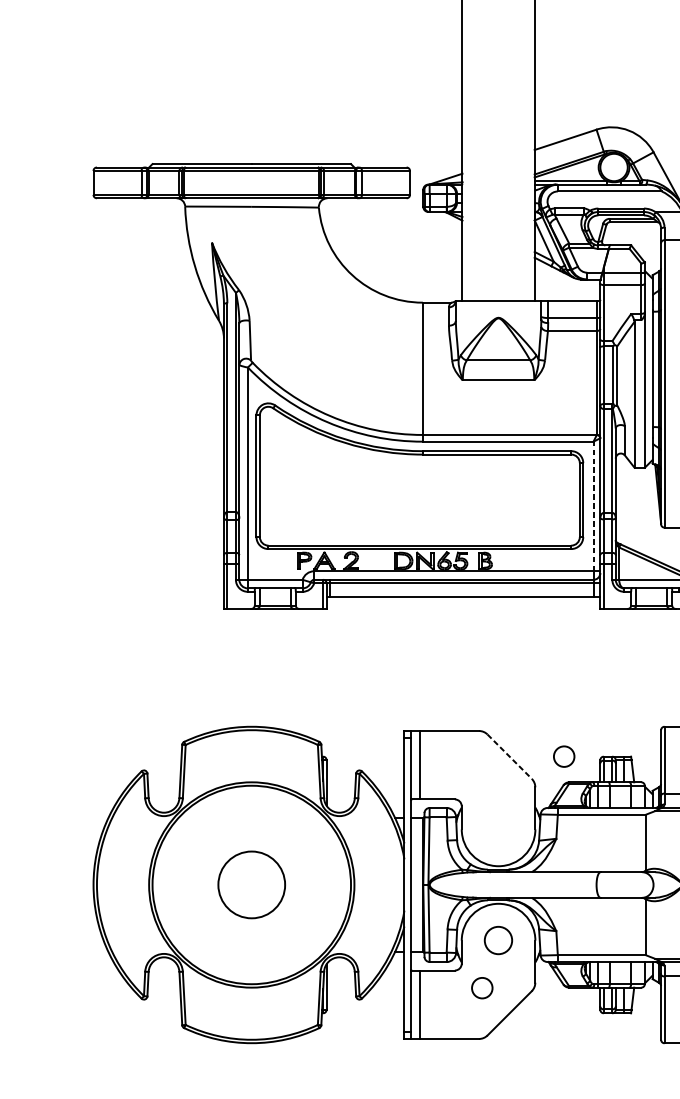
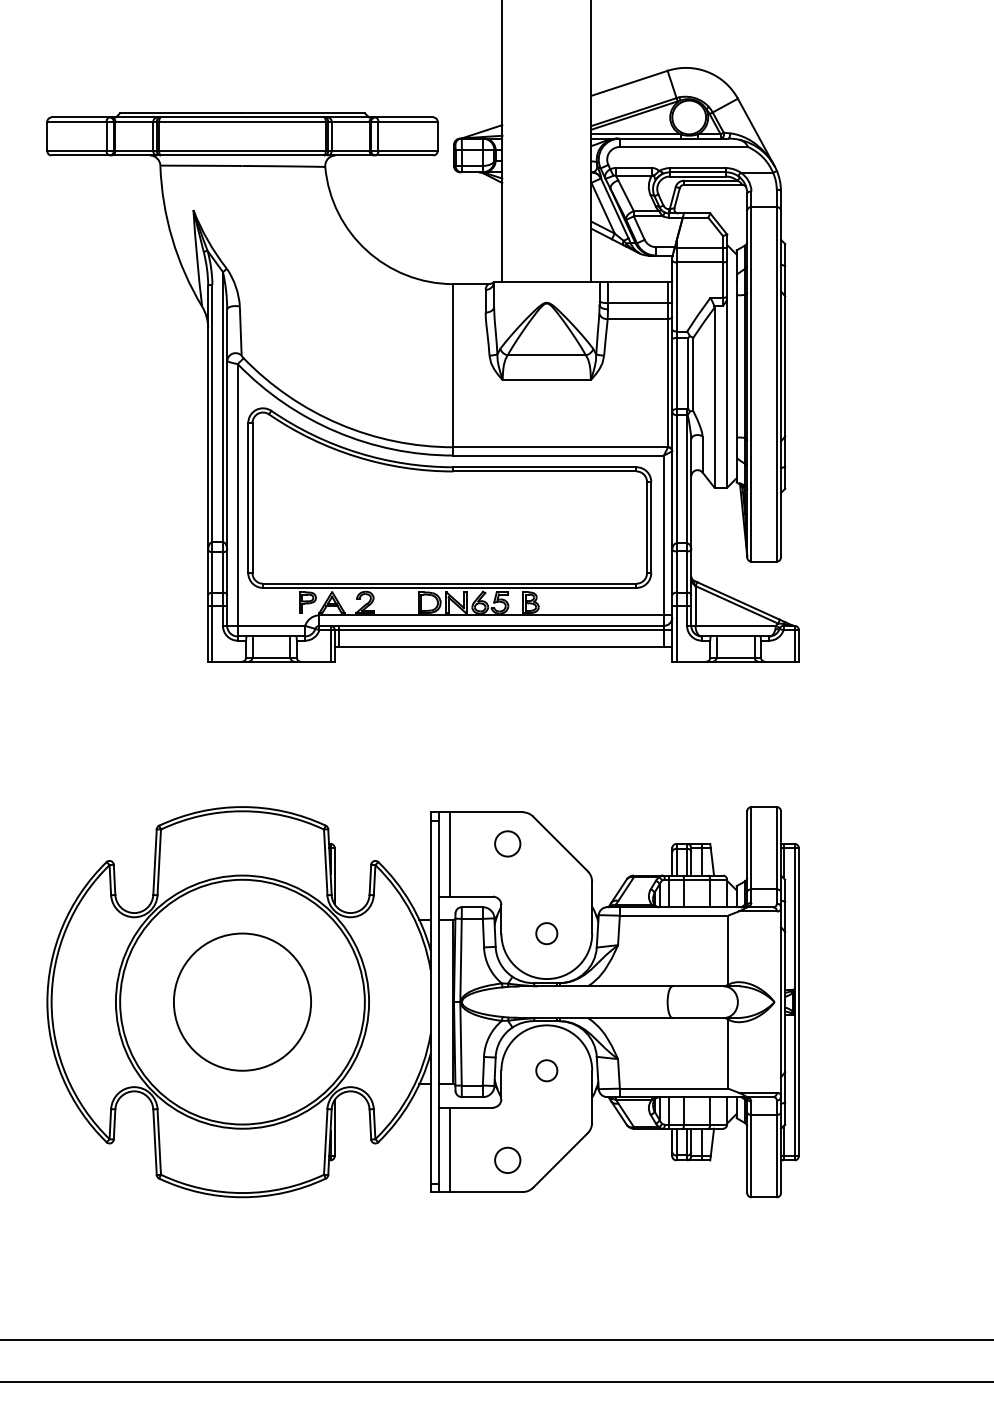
line: (593, 506) -> (663, 535), dashed -> solid
line: (509, 756) -> (560, 843), dashed -> solid
circle: (564, 756) -> (507, 843), moved
circle: (498, 829) -> (546, 933), added
circle: (251, 884) -> (242, 1001), size x1.67
circle: (498, 940) -> (546, 1070), size x0.62
circle: (482, 987) -> (507, 1159), moved

